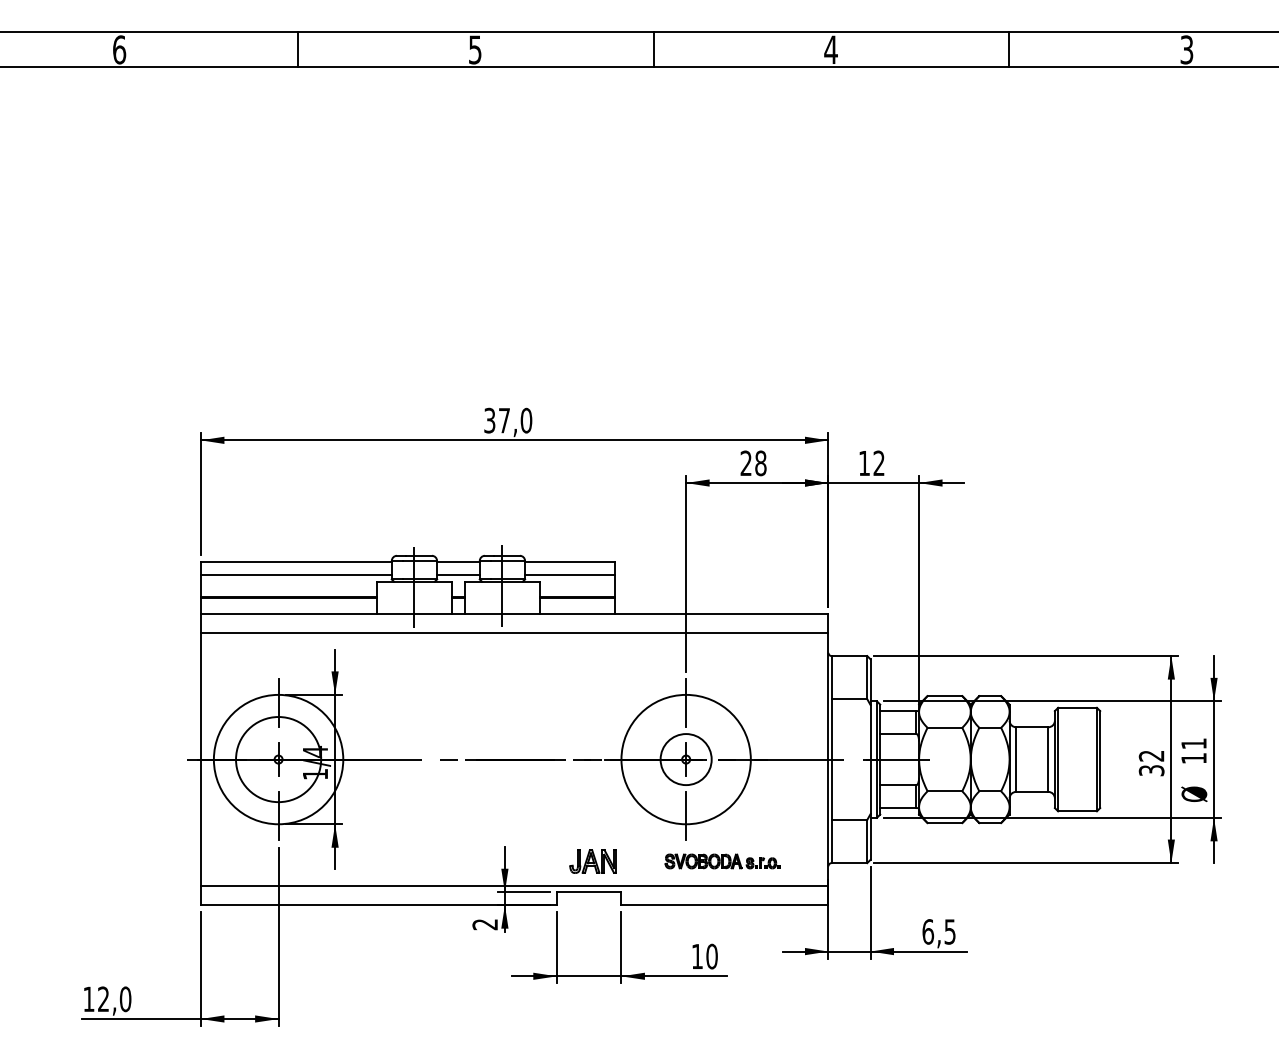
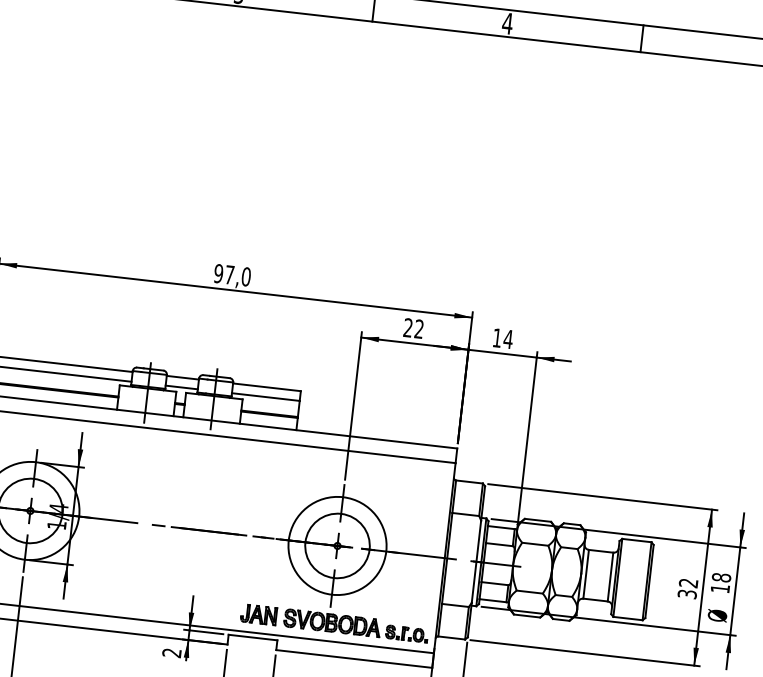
text: (489, 420) -> (218, 273), 37,0 -> 97,0
text: (879, 462) -> (508, 338), 12 -> 14
text: (760, 463) -> (418, 329), 28 -> 22
text: (1193, 743) -> (721, 577), 11 -> 18
circle: (685, 759) -> (337, 545), size x1.67
part: (722, 861) -> (356, 625), size x1.67

